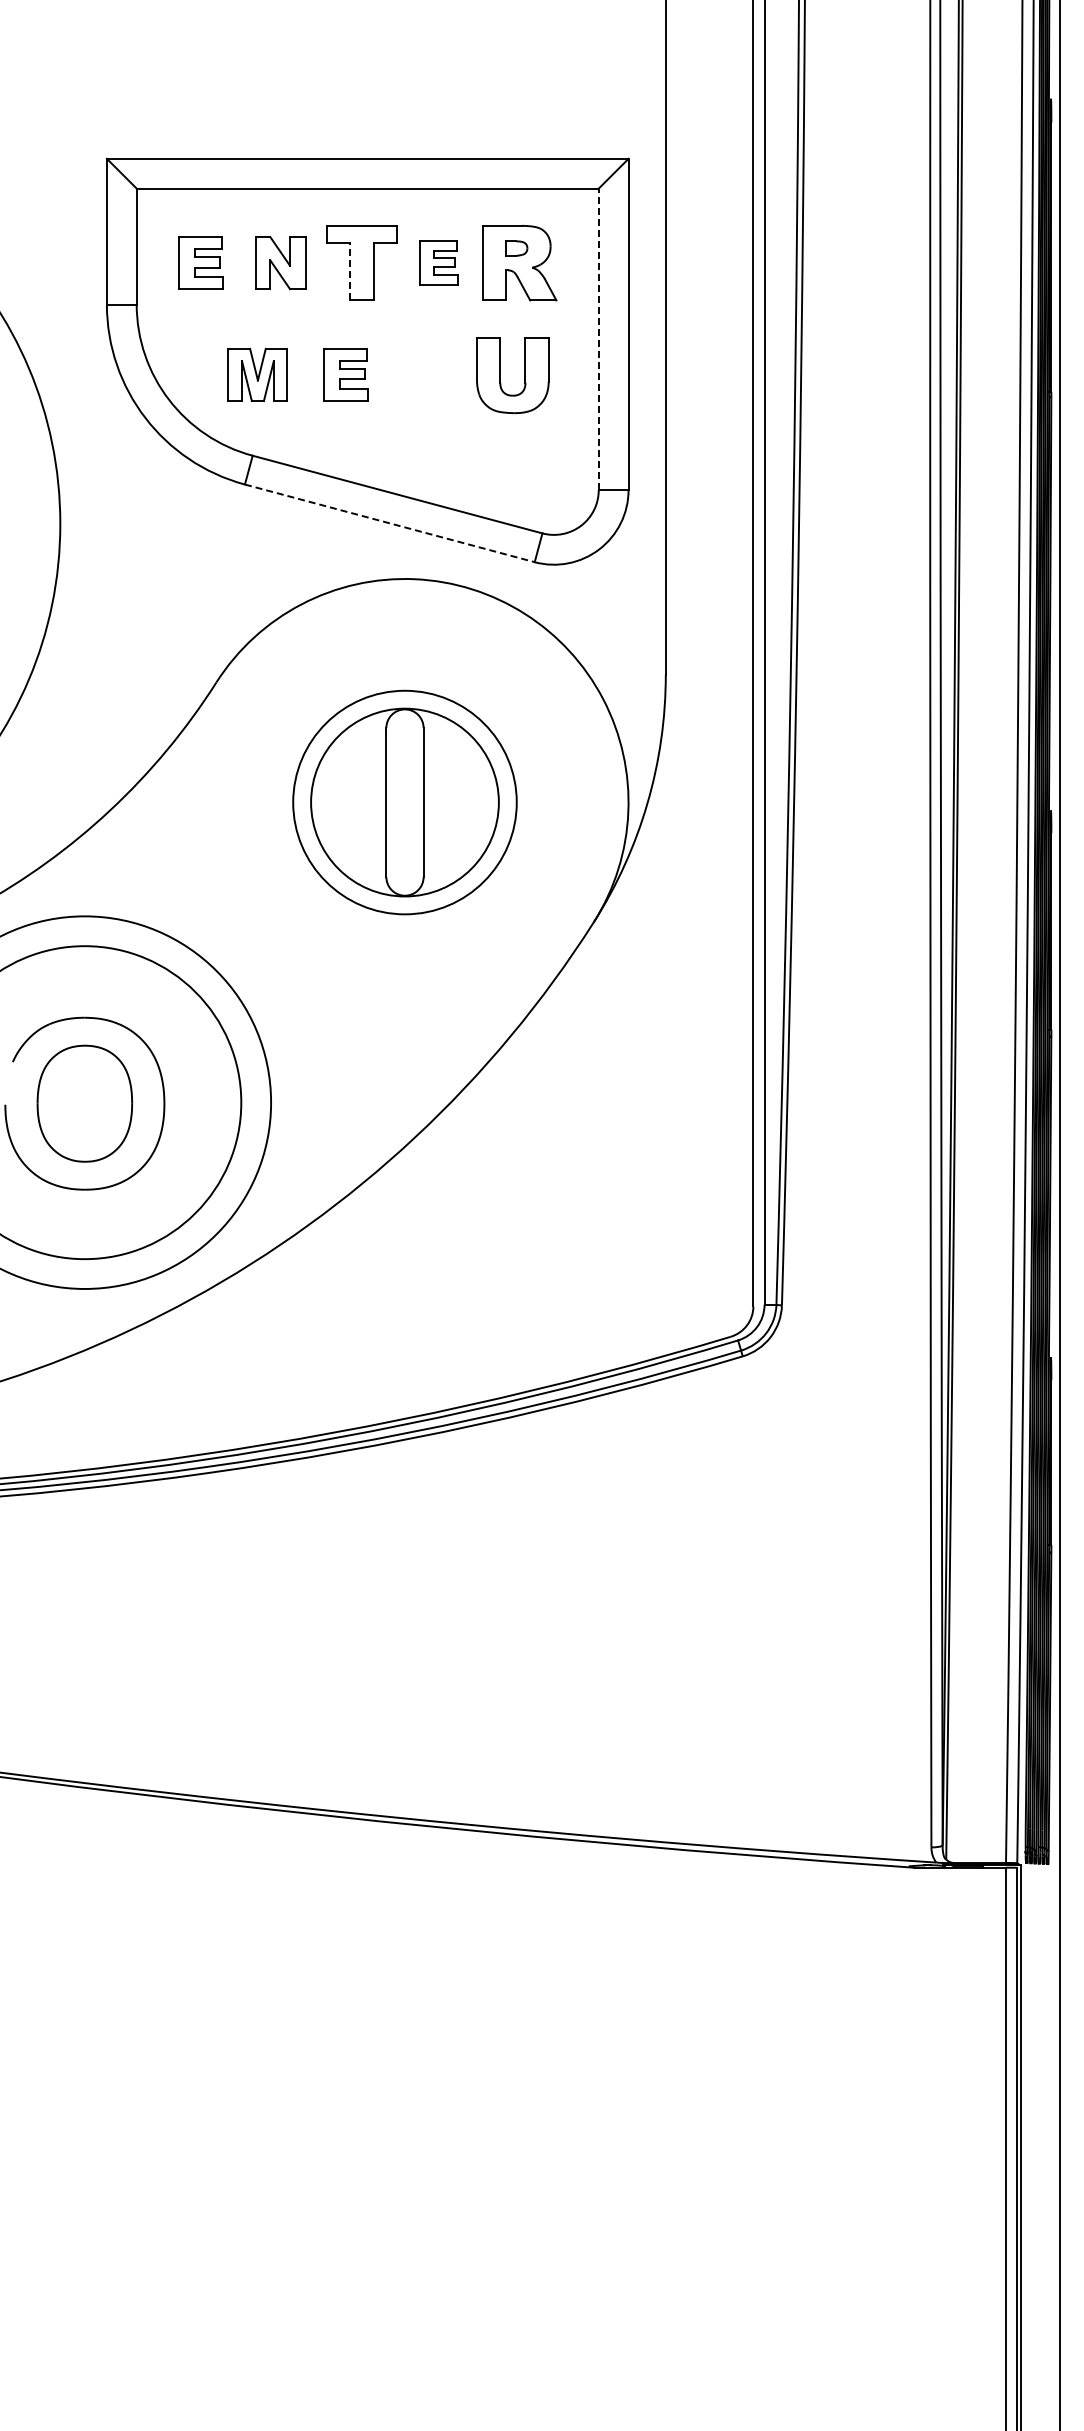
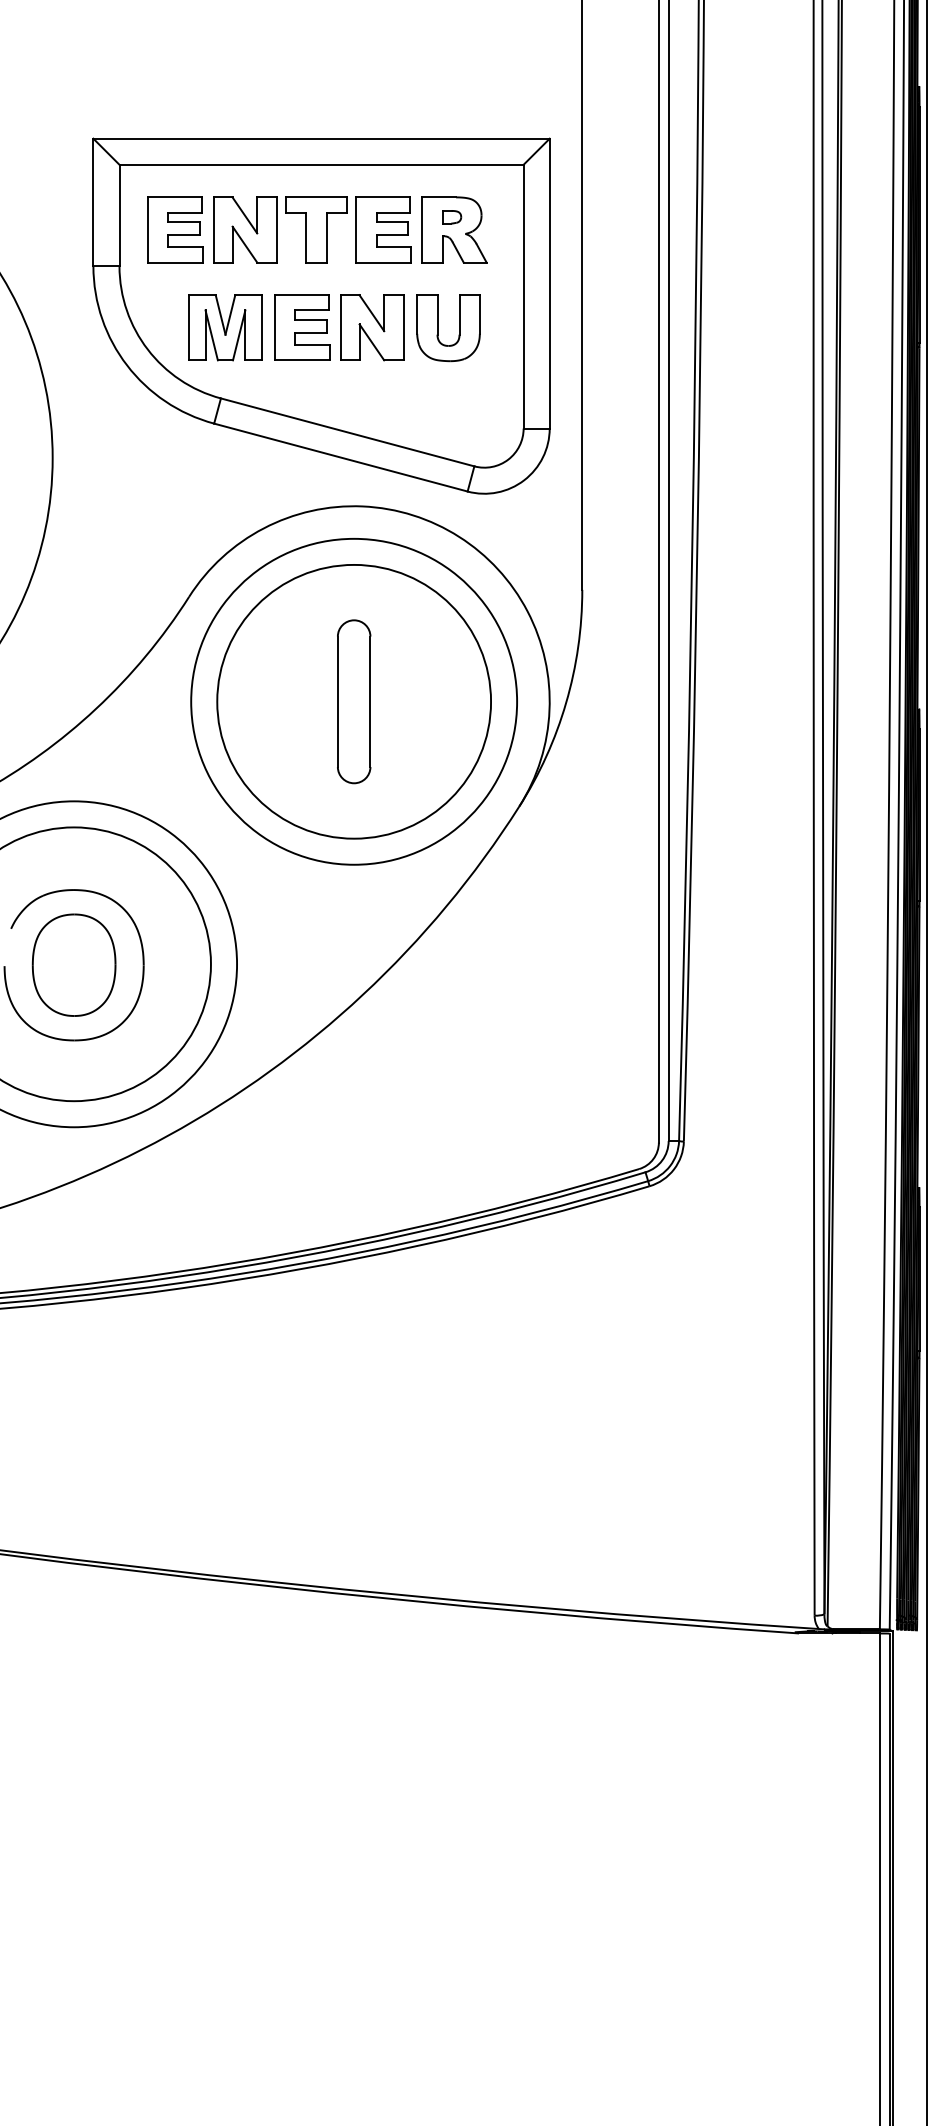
part: (200, 262) -> (175, 229), size x1.43
part: (280, 262) -> (245, 229), size x1.43
part: (438, 262) -> (383, 229), size x1.67
line: (350, 271) -> (306, 237), dashed -> solid
line: (598, 339) -> (523, 296), dashed -> solid
part: (257, 374) -> (225, 327), size x1.43
part: (345, 374) -> (302, 327), size x1.43
part: (425, 374) -> (372, 327), added
line: (389, 523) -> (340, 457), dashed -> solid
circle: (404, 802) -> (353, 701), size x1.67
circle: (404, 802) -> (353, 701), size x1.67

